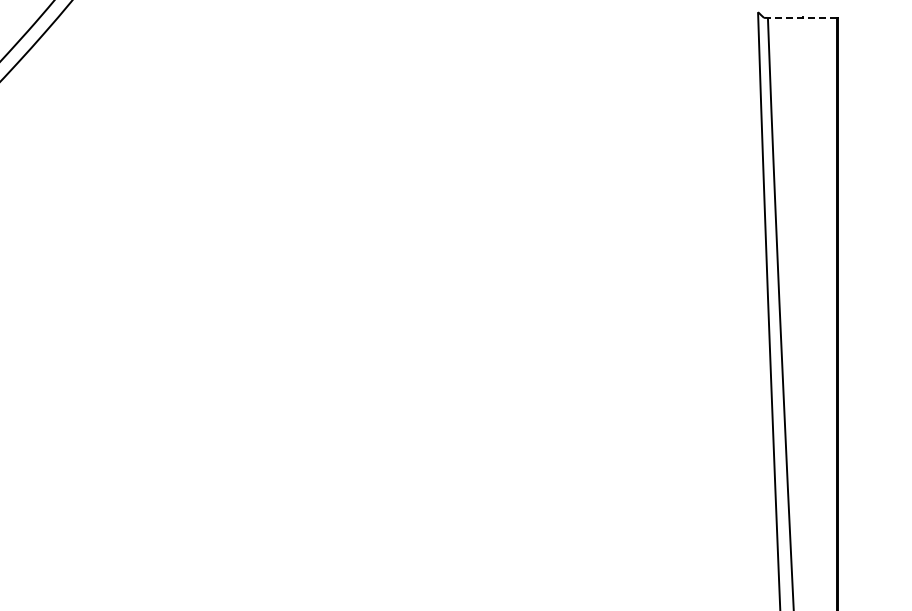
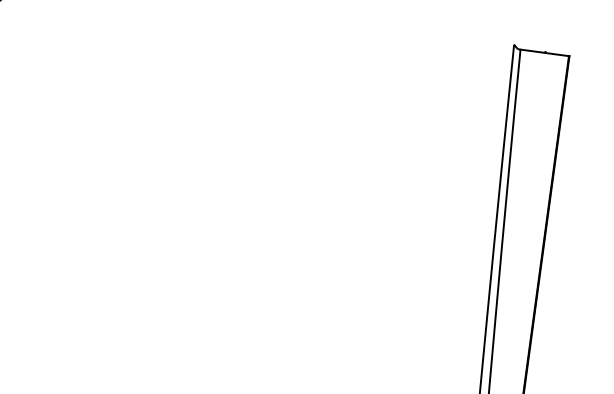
line: (801, 17) -> (544, 52), dashed -> solid

